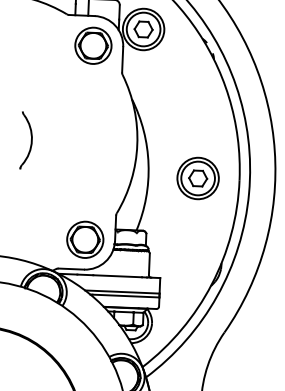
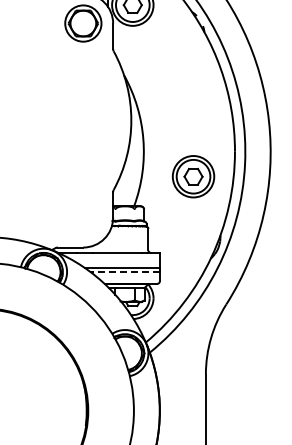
part: (26, 140) -> (20, 120), removed
part: (198, 178) -> (193, 176), moved
part: (85, 239) -> (83, 217), removed
line: (126, 296) -> (126, 272), solid -> dashed

